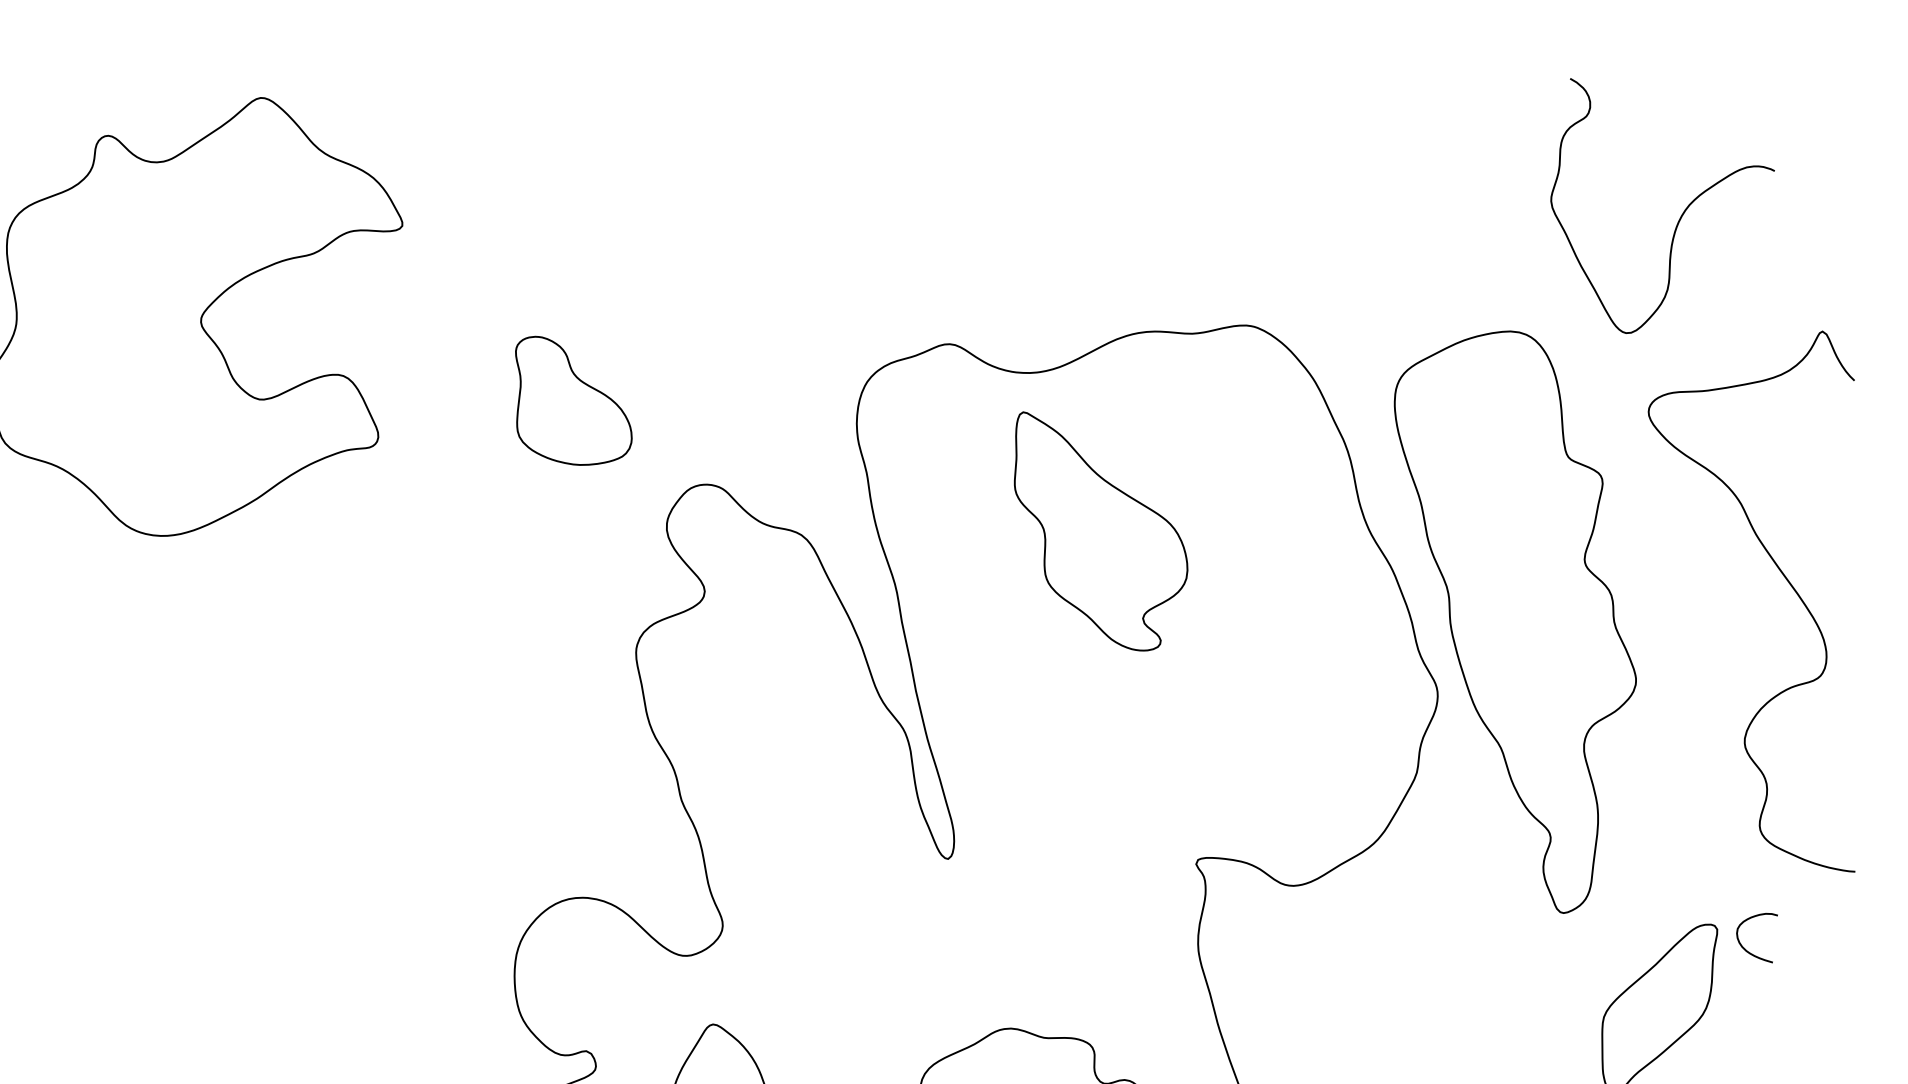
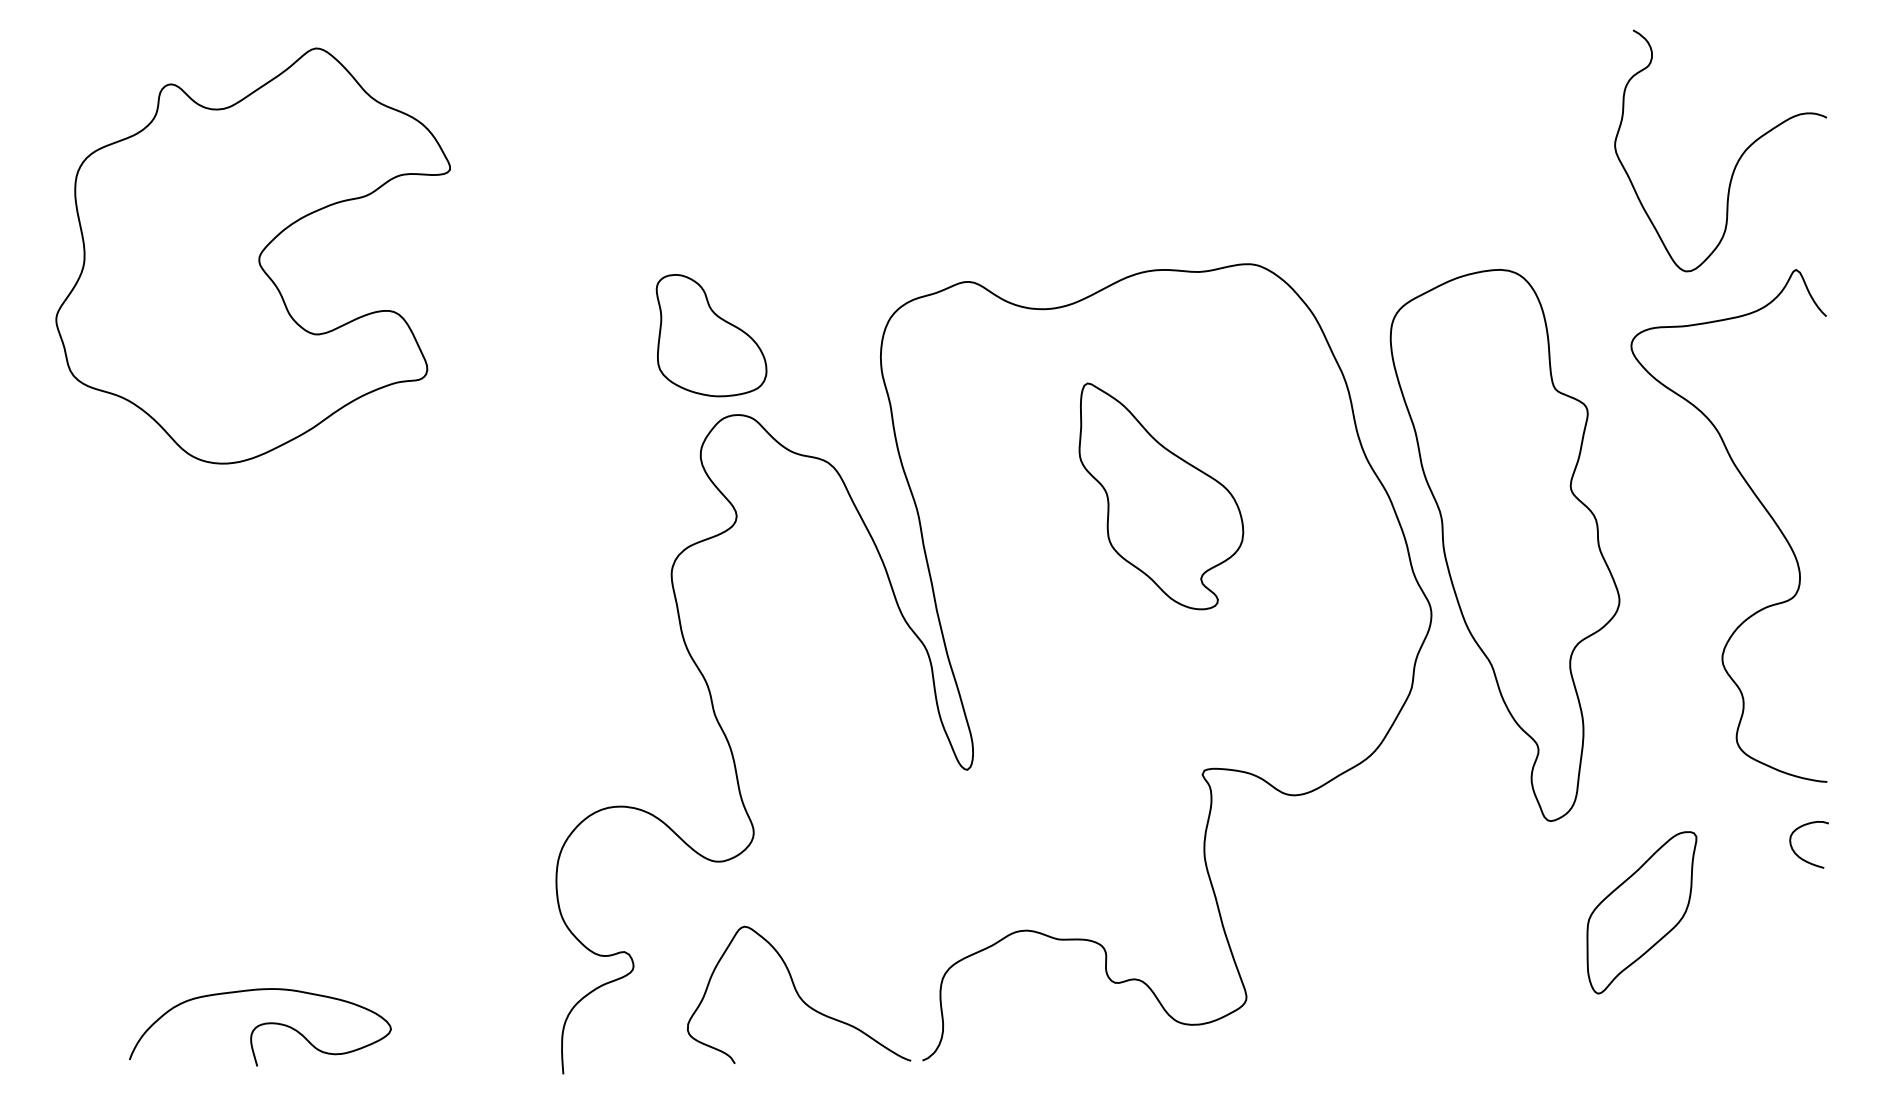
curve: (1681, 214) -> (1738, 158), moved
part: (573, 400) -> (711, 335), moved
part: (1101, 531) -> (1161, 496), moved
curve: (1747, 950) -> (1800, 856), moved

